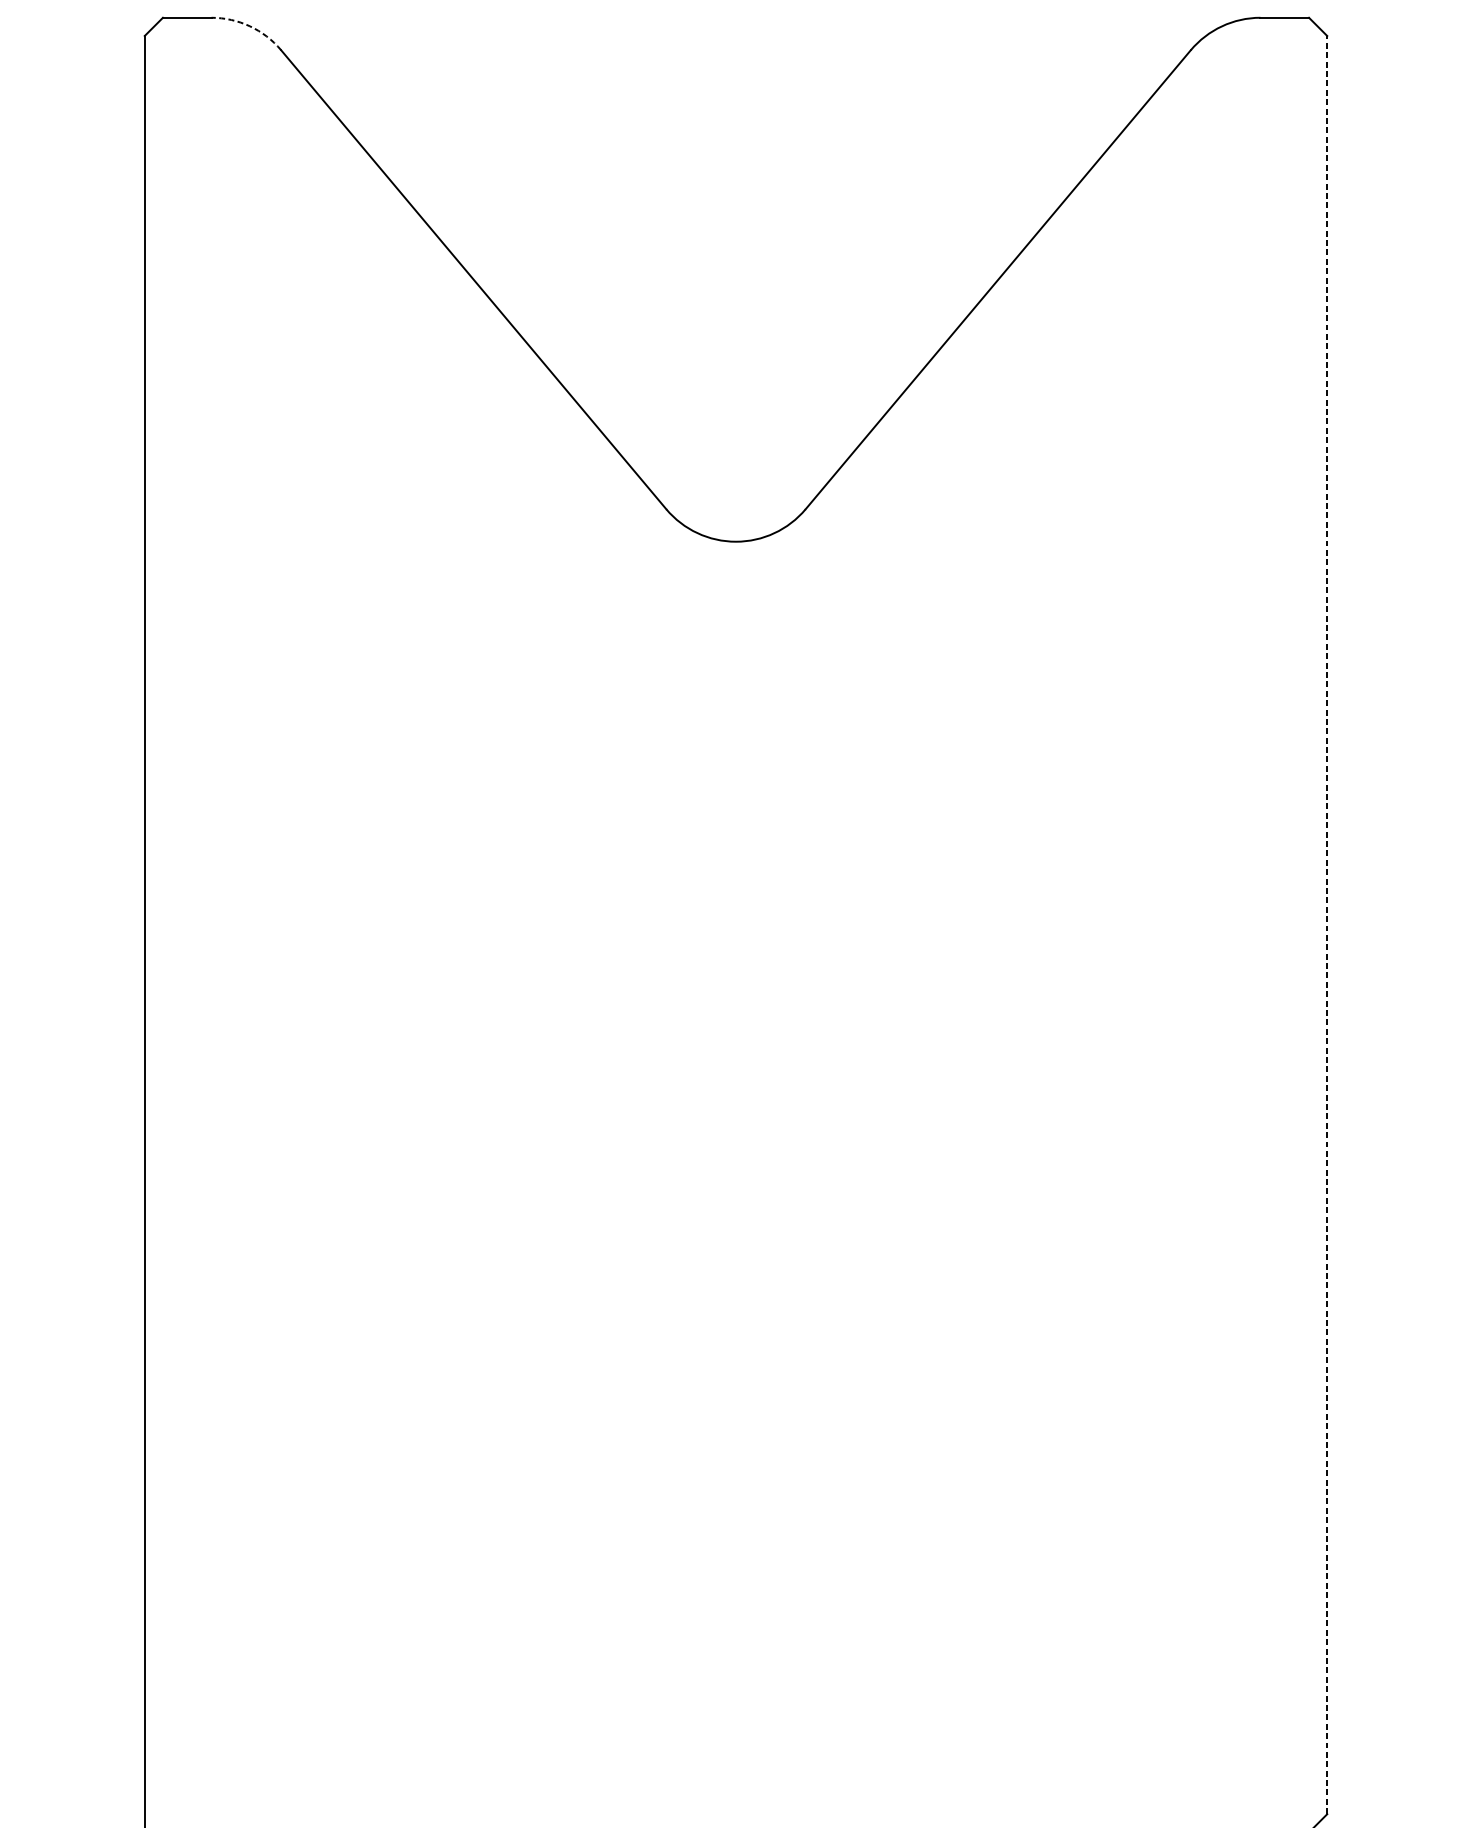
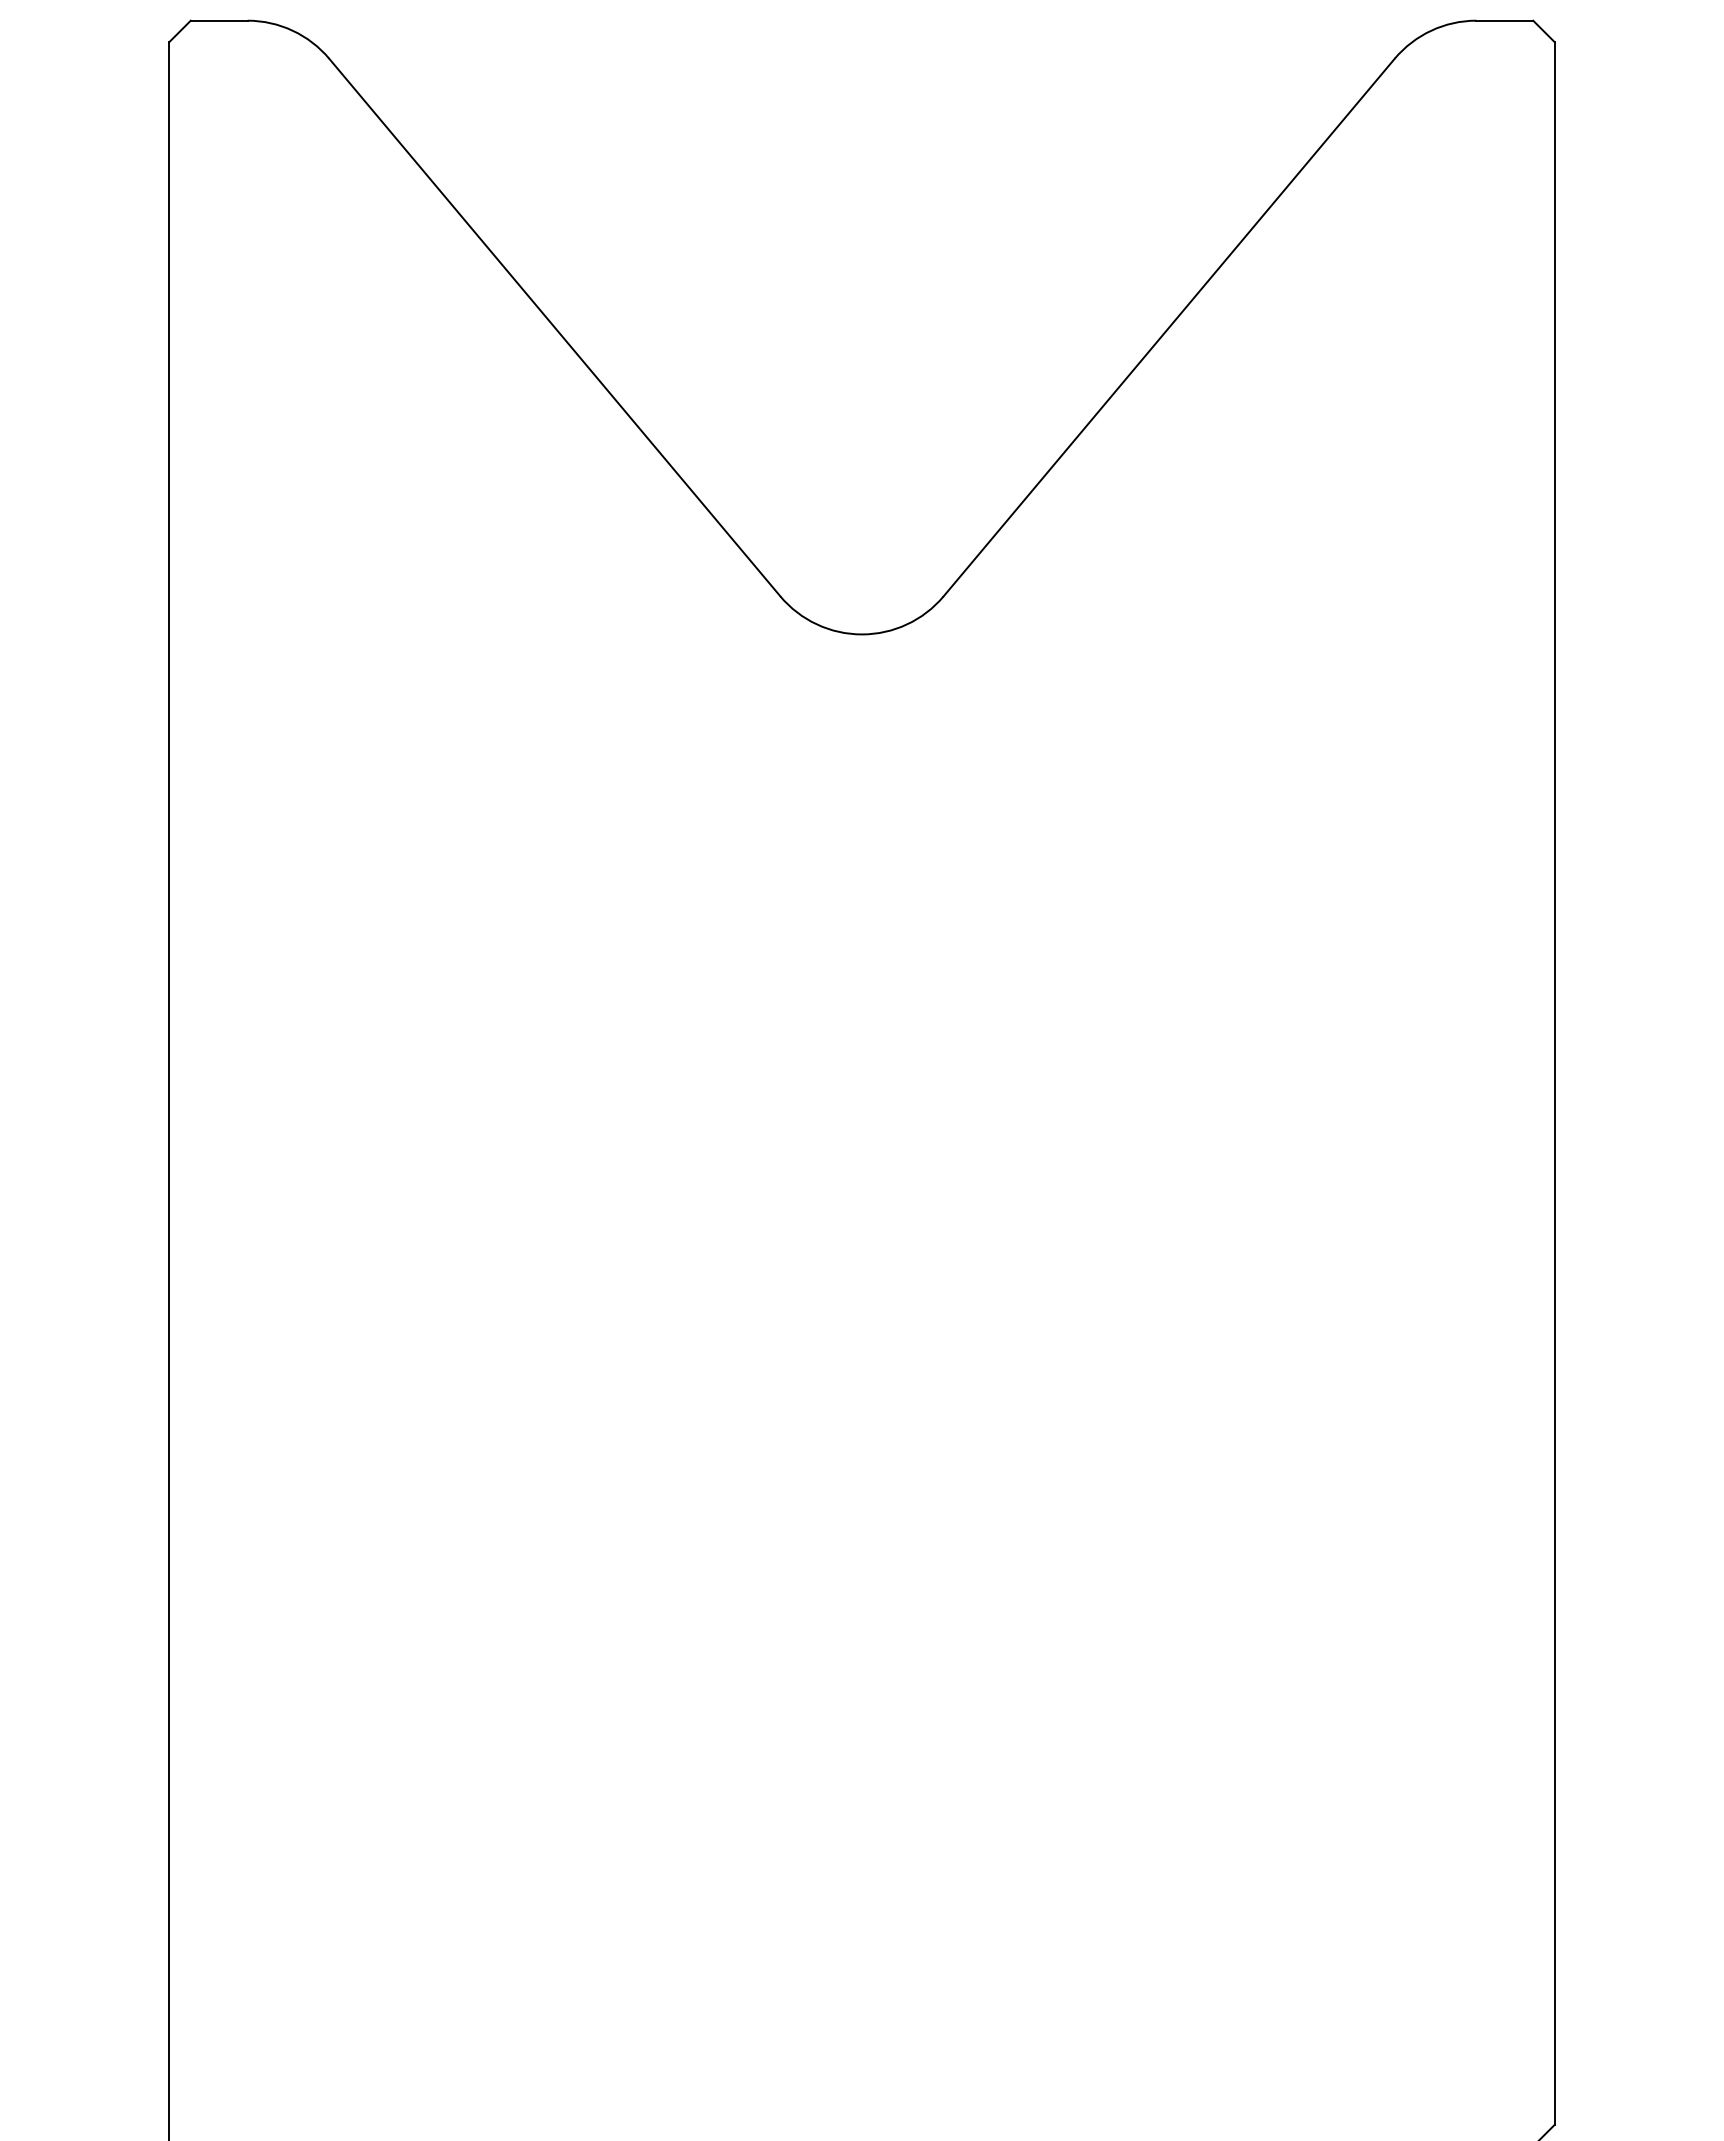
arc: (249, 26) -> (292, 30), dashed -> solid
line: (1327, 925) -> (1554, 1083), dashed -> solid

